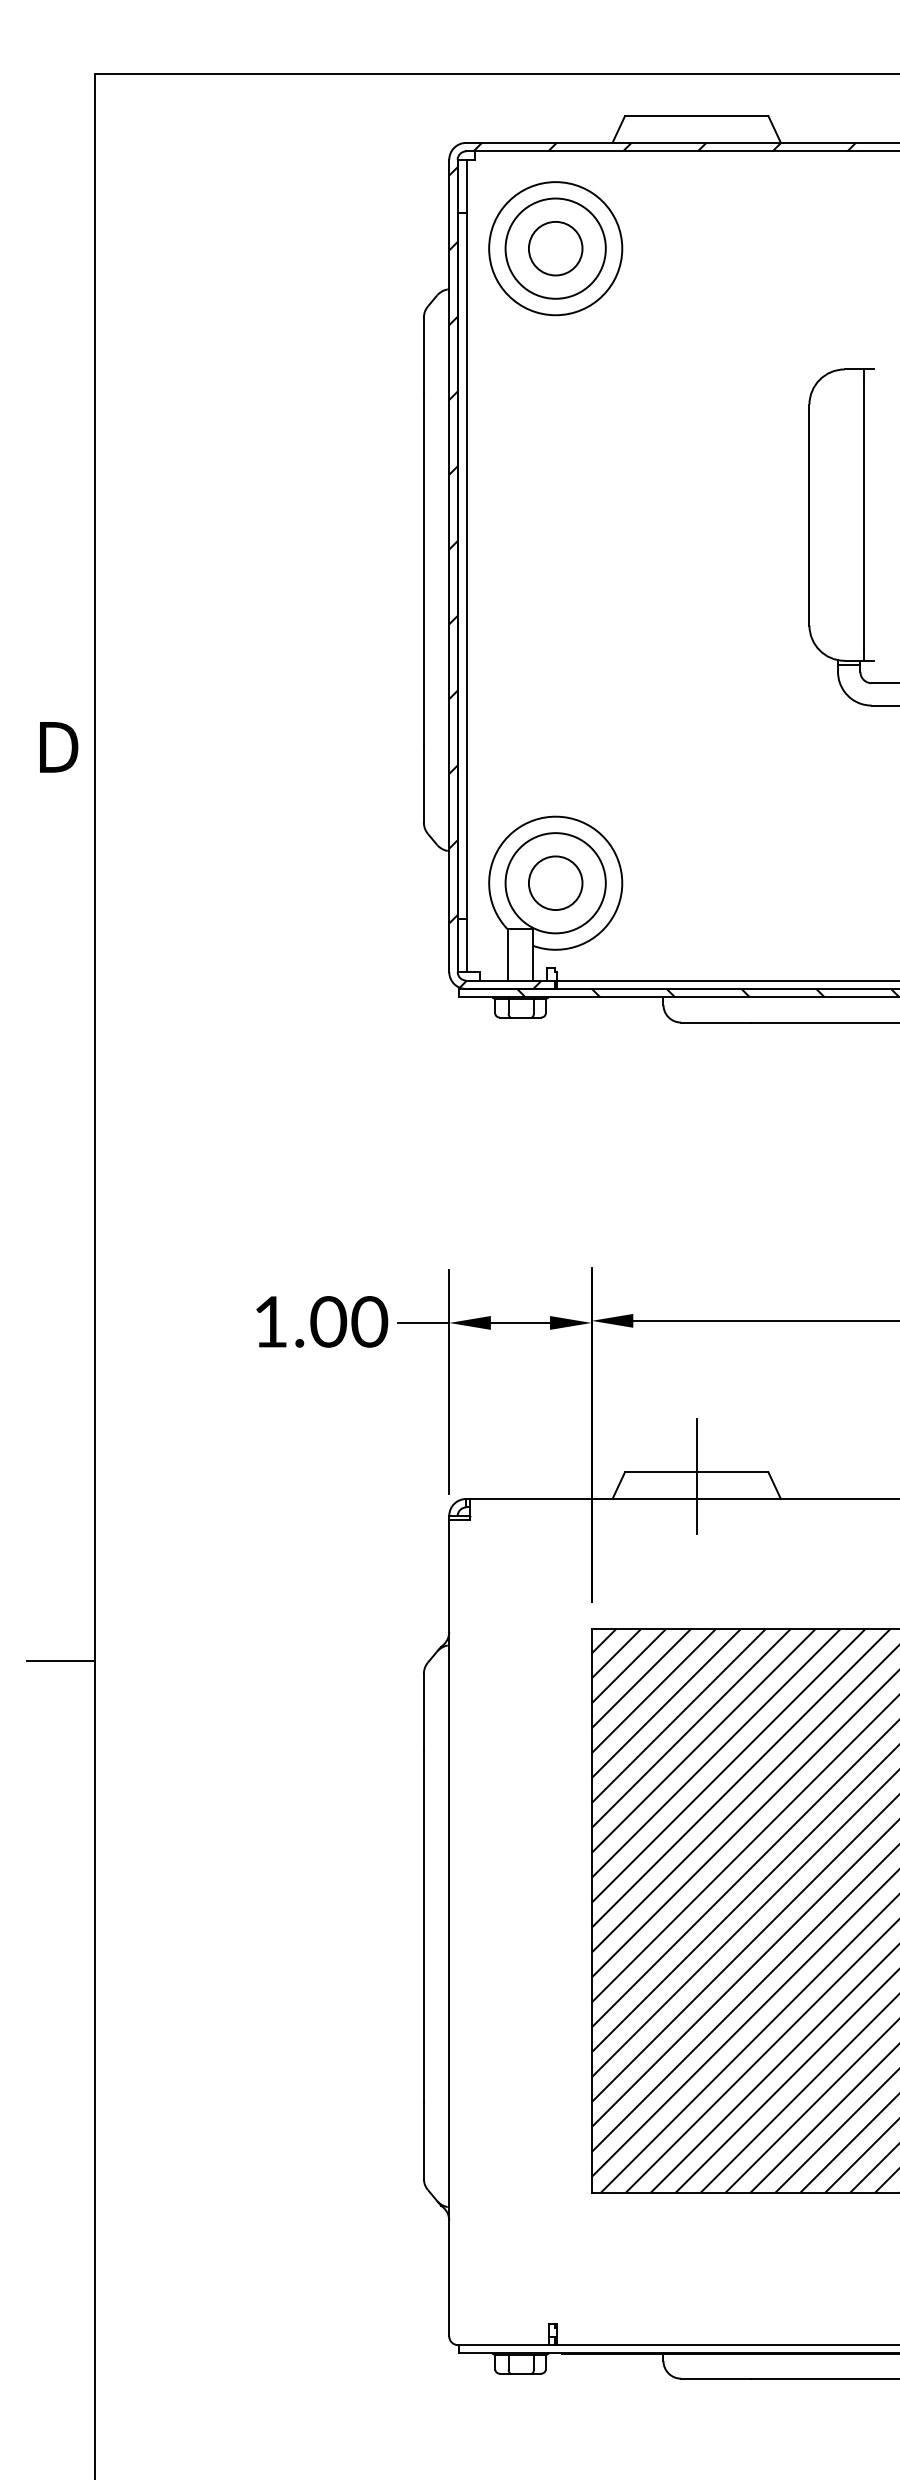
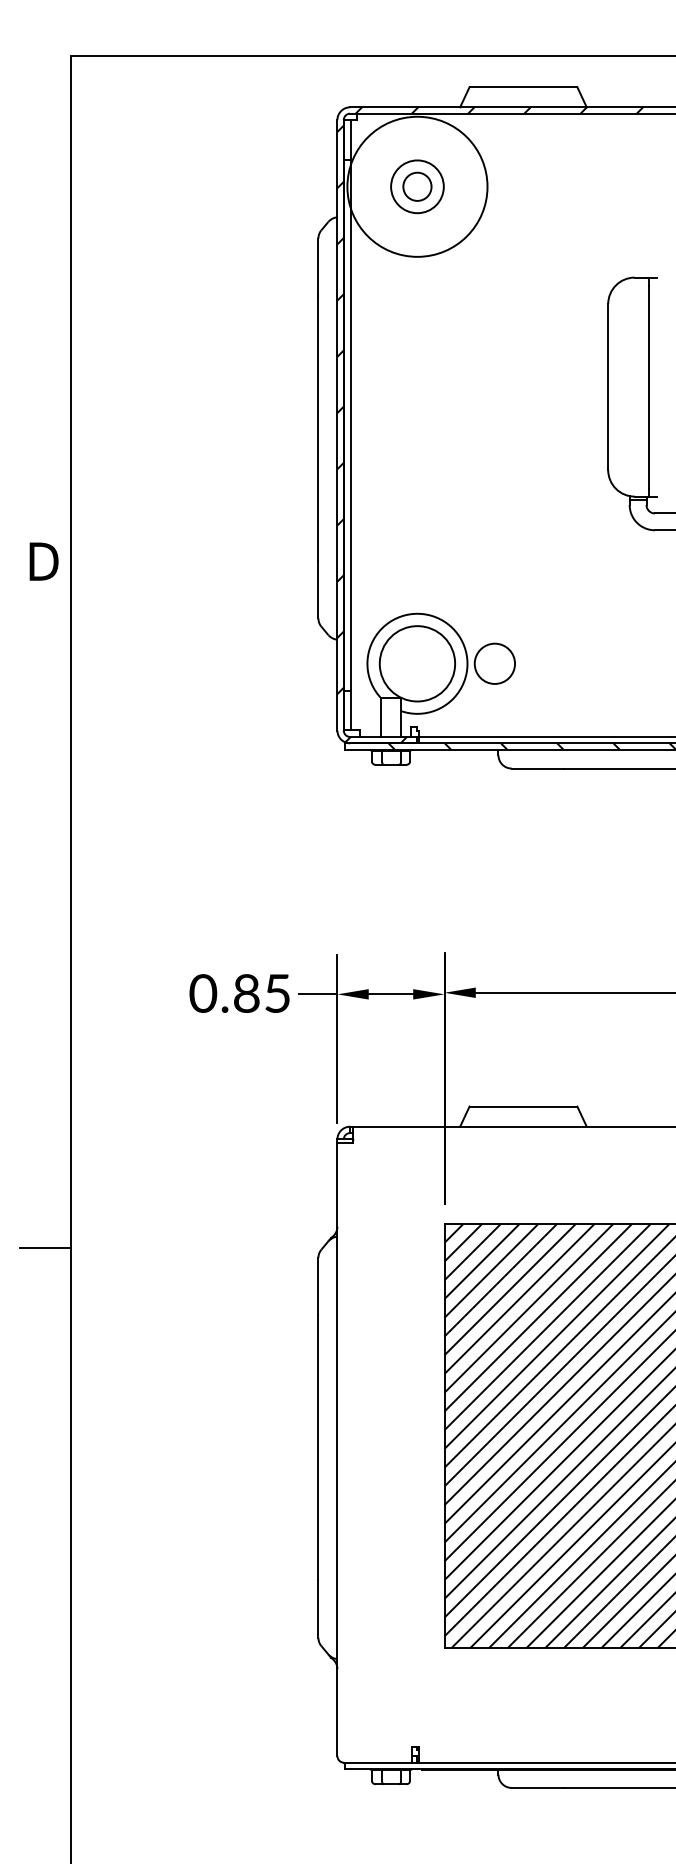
circle: (555, 248) -> (417, 186), size x0.7
circle: (555, 248) -> (417, 186), size x0.7
circle: (555, 248) -> (417, 186), size x1.4
circle: (555, 882) -> (494, 663), moved
text: (320, 1321) -> (240, 993), 1.00 -> 0.85
line: (696, 1476) -> (523, 1109), removed

